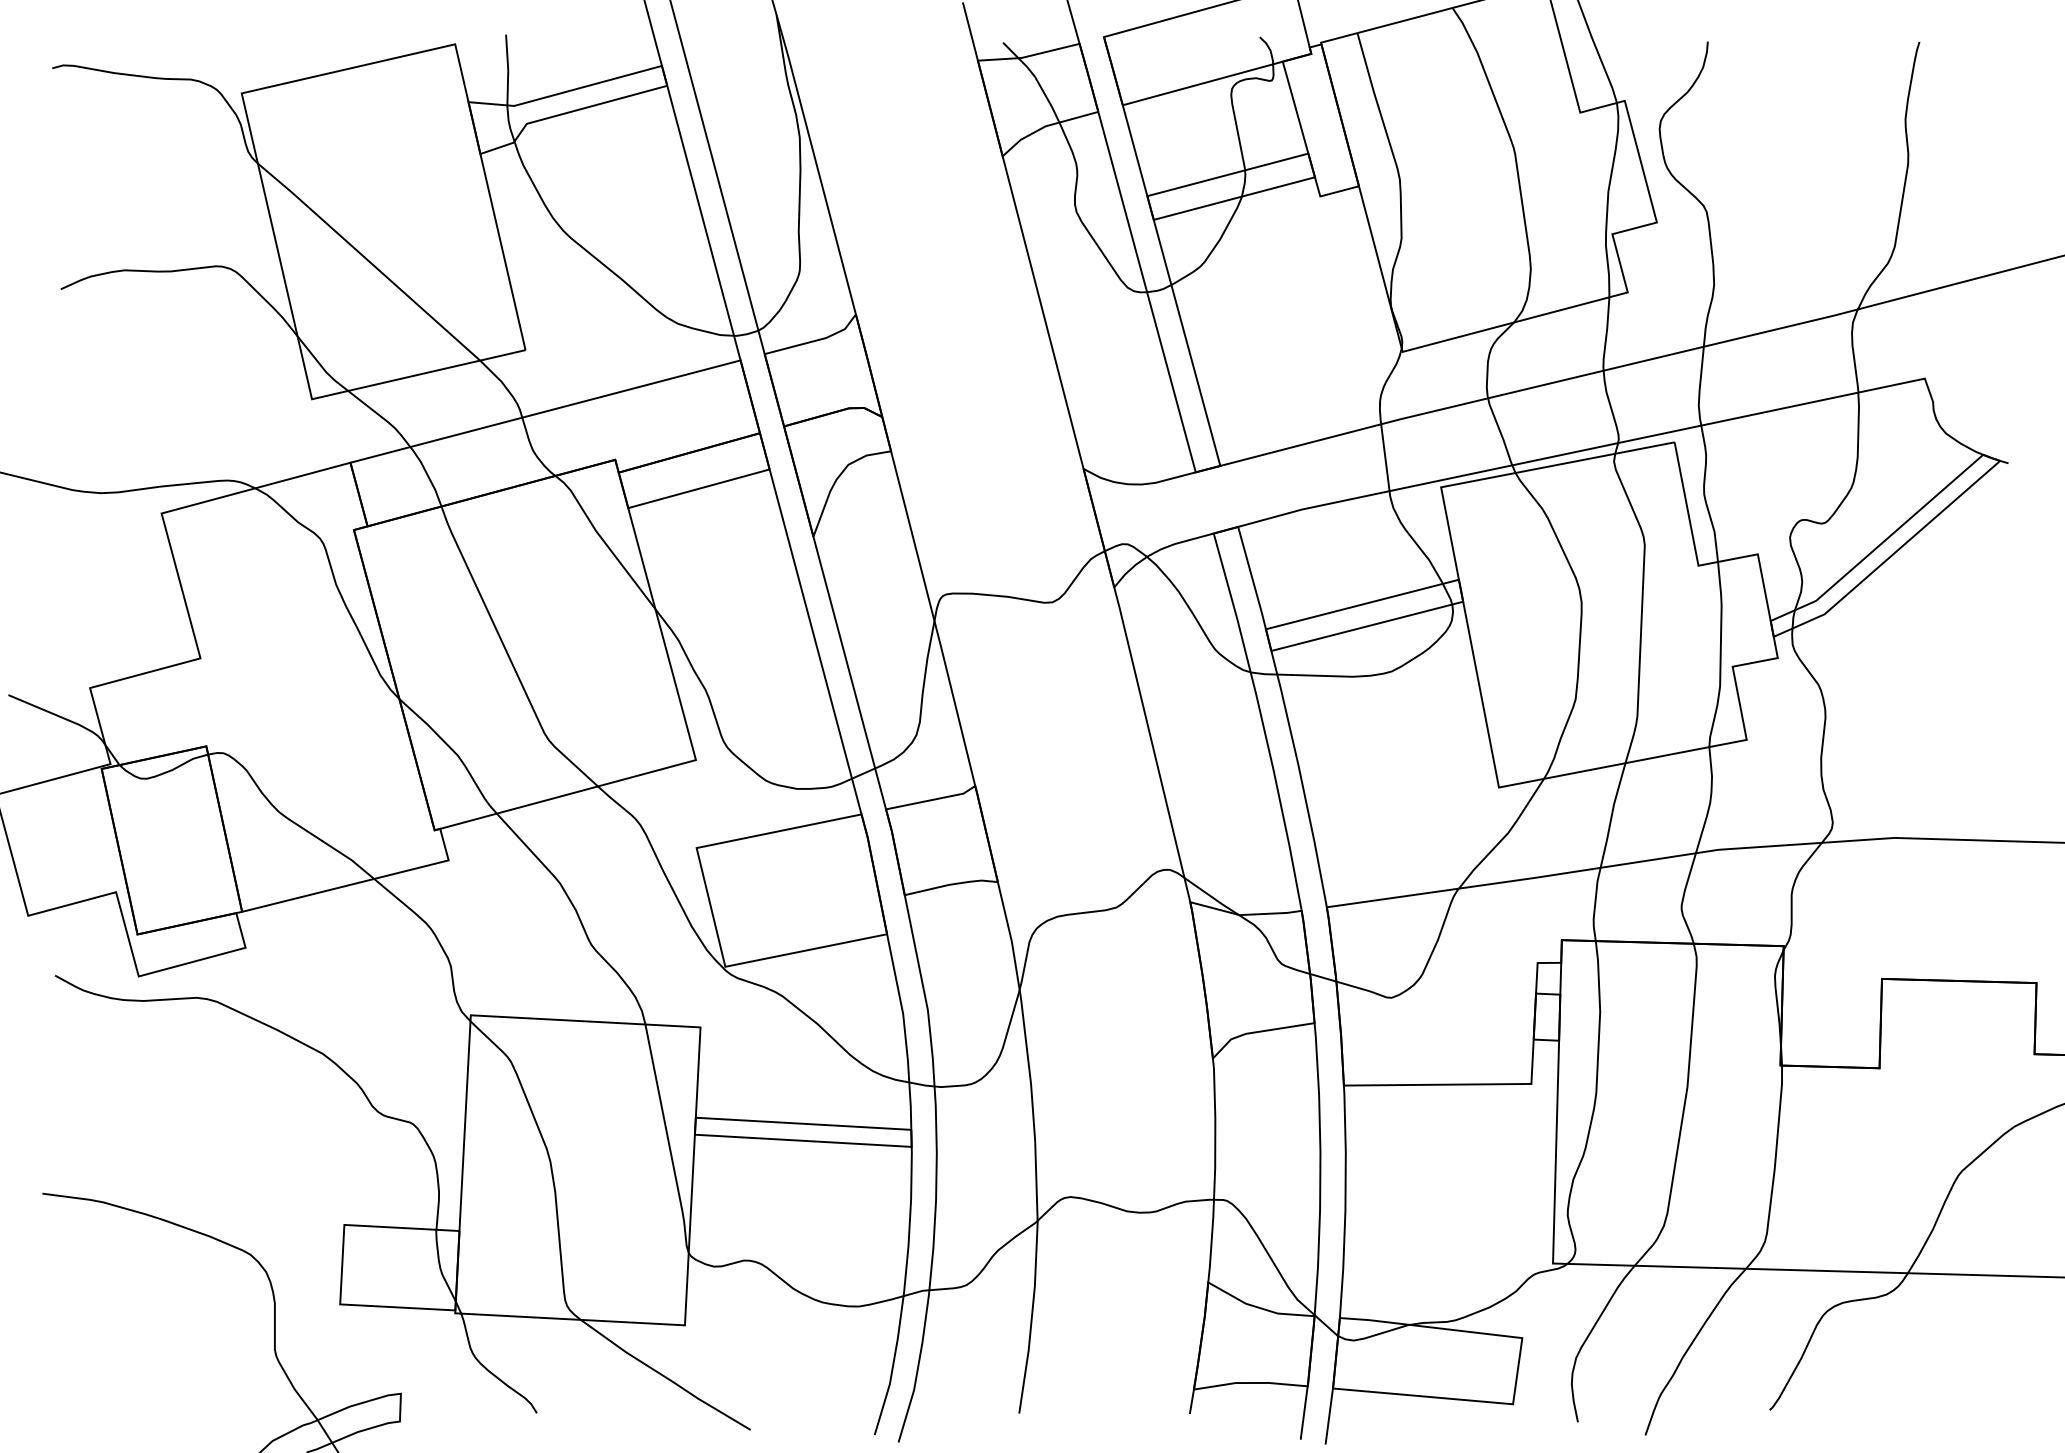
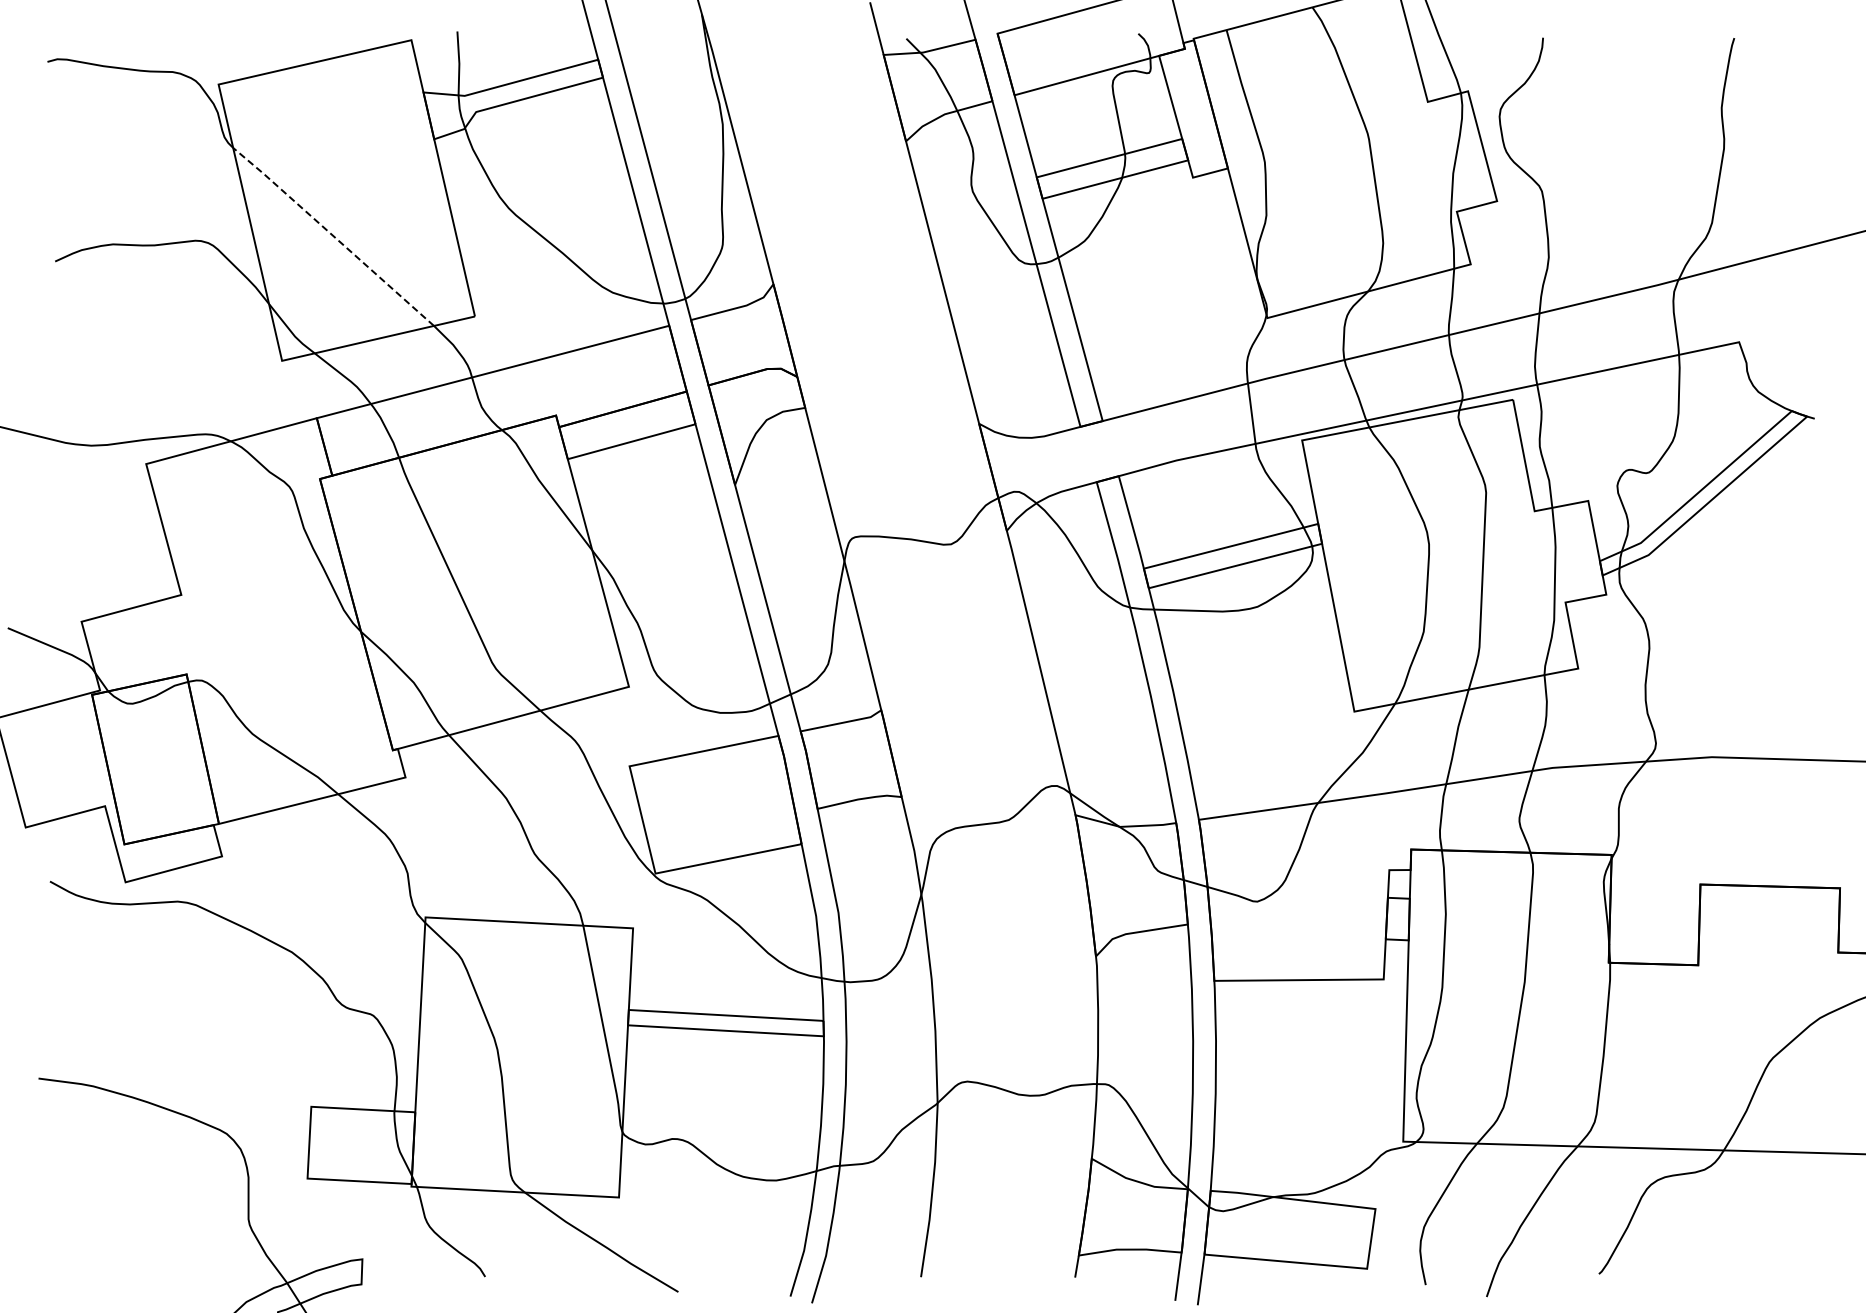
line: (368, 261) -> (333, 236), solid -> dashed

